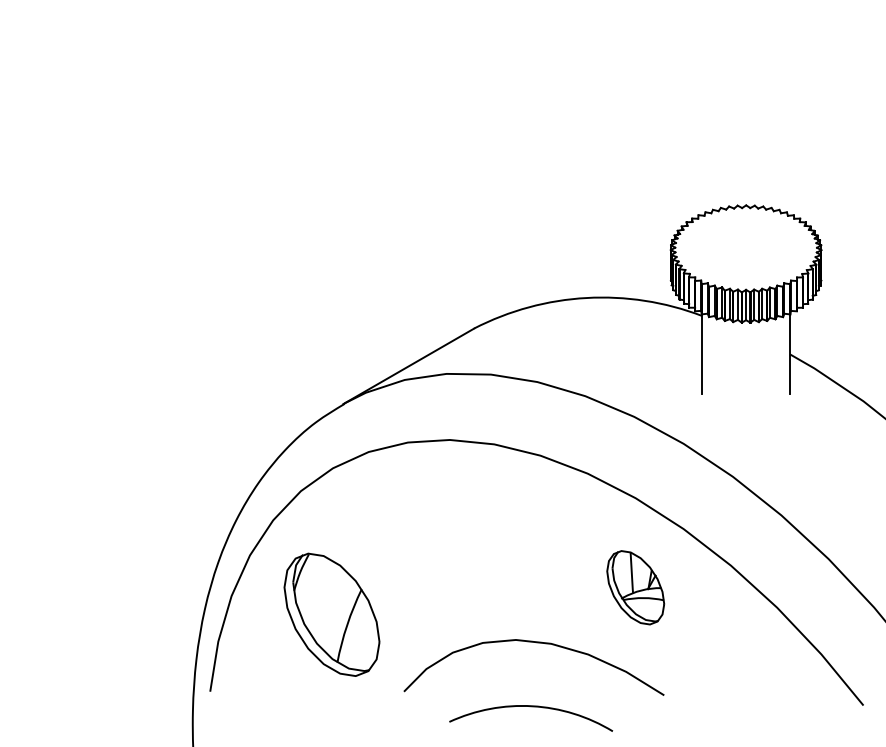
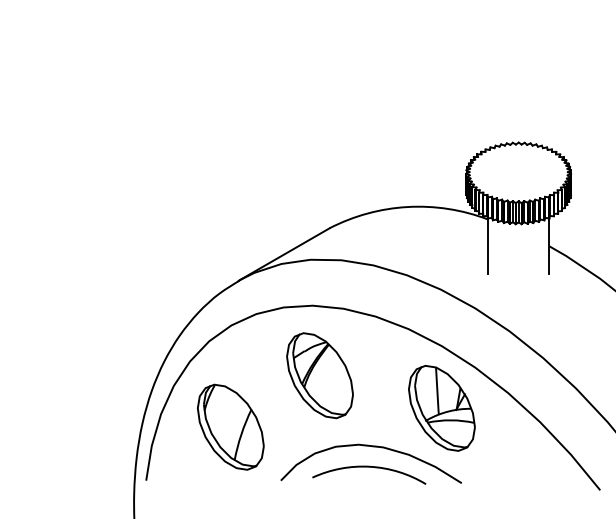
part: (459, 540) -> (319, 375), added
part: (635, 587) -> (441, 408), size x1.67
arc: (531, 707) -> (369, 467), moved

